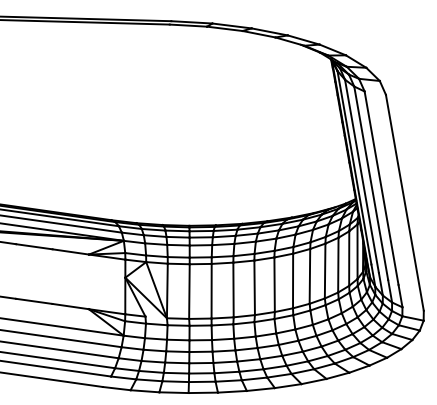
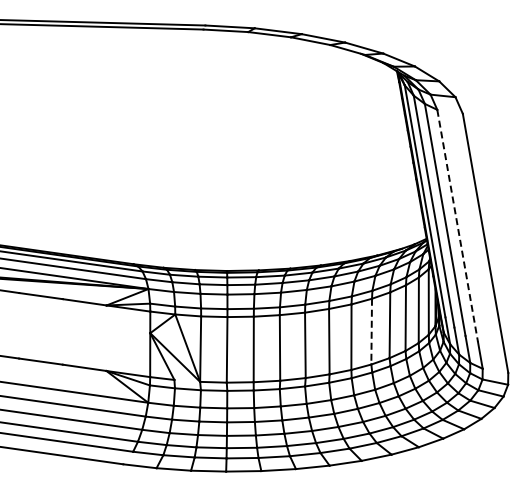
line: (381, 187) -> (457, 225), solid -> dashed
line: (309, 276) -> (371, 331), solid -> dashed

